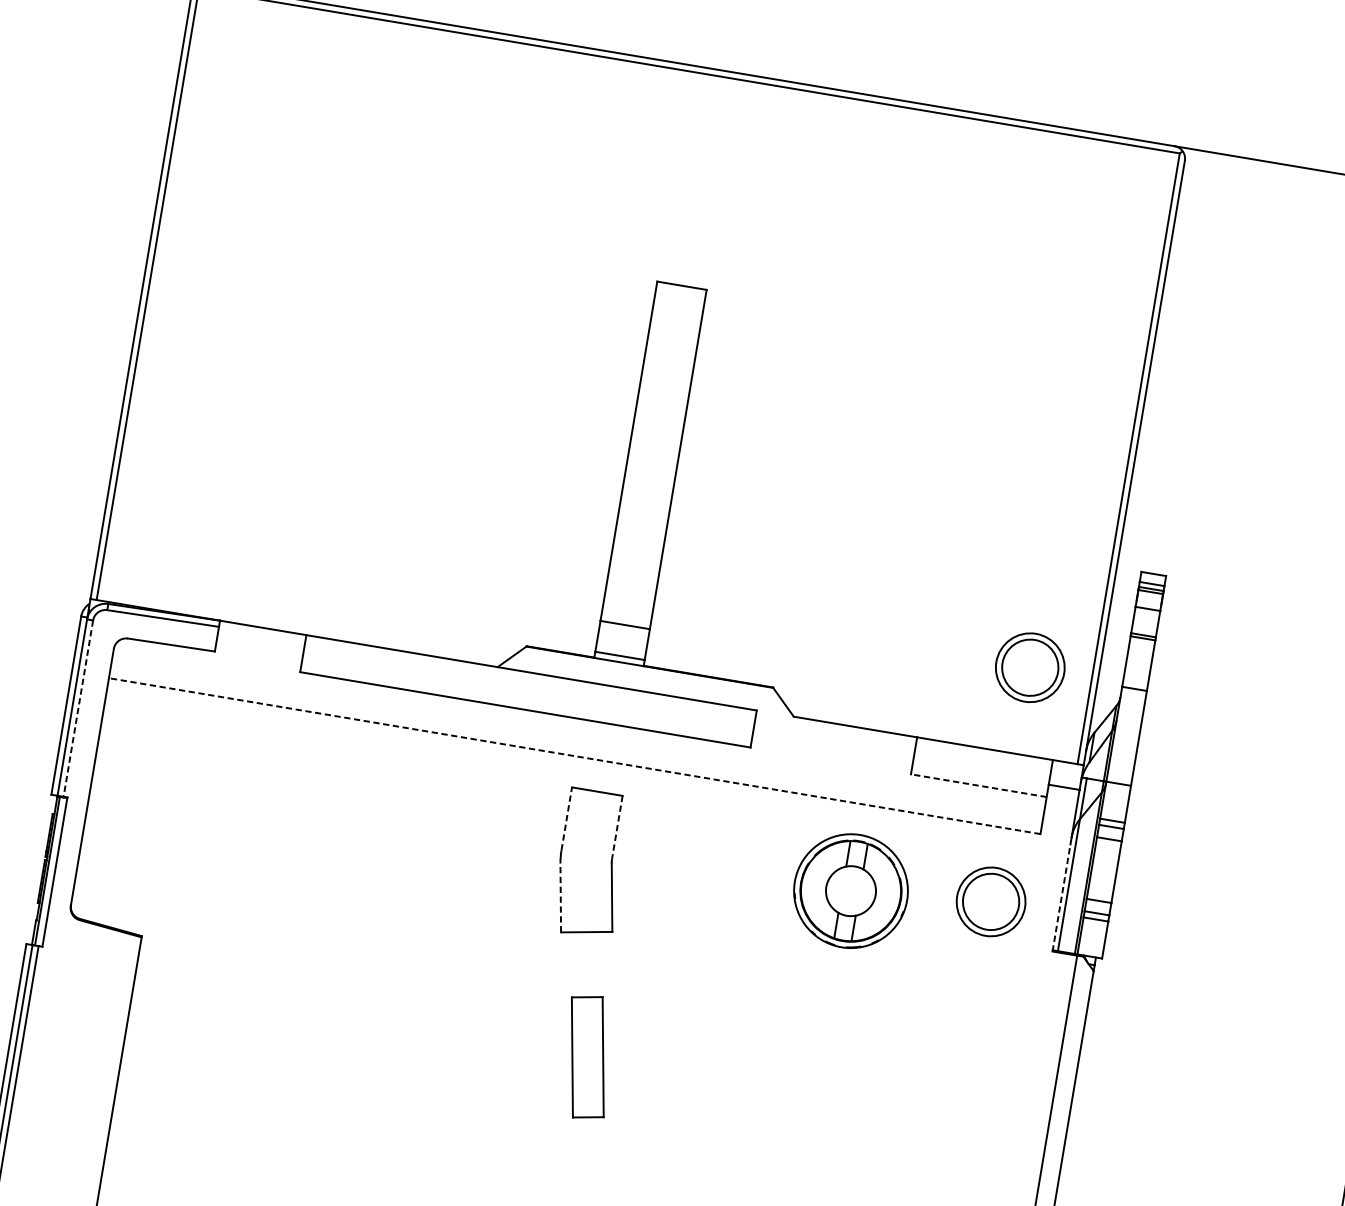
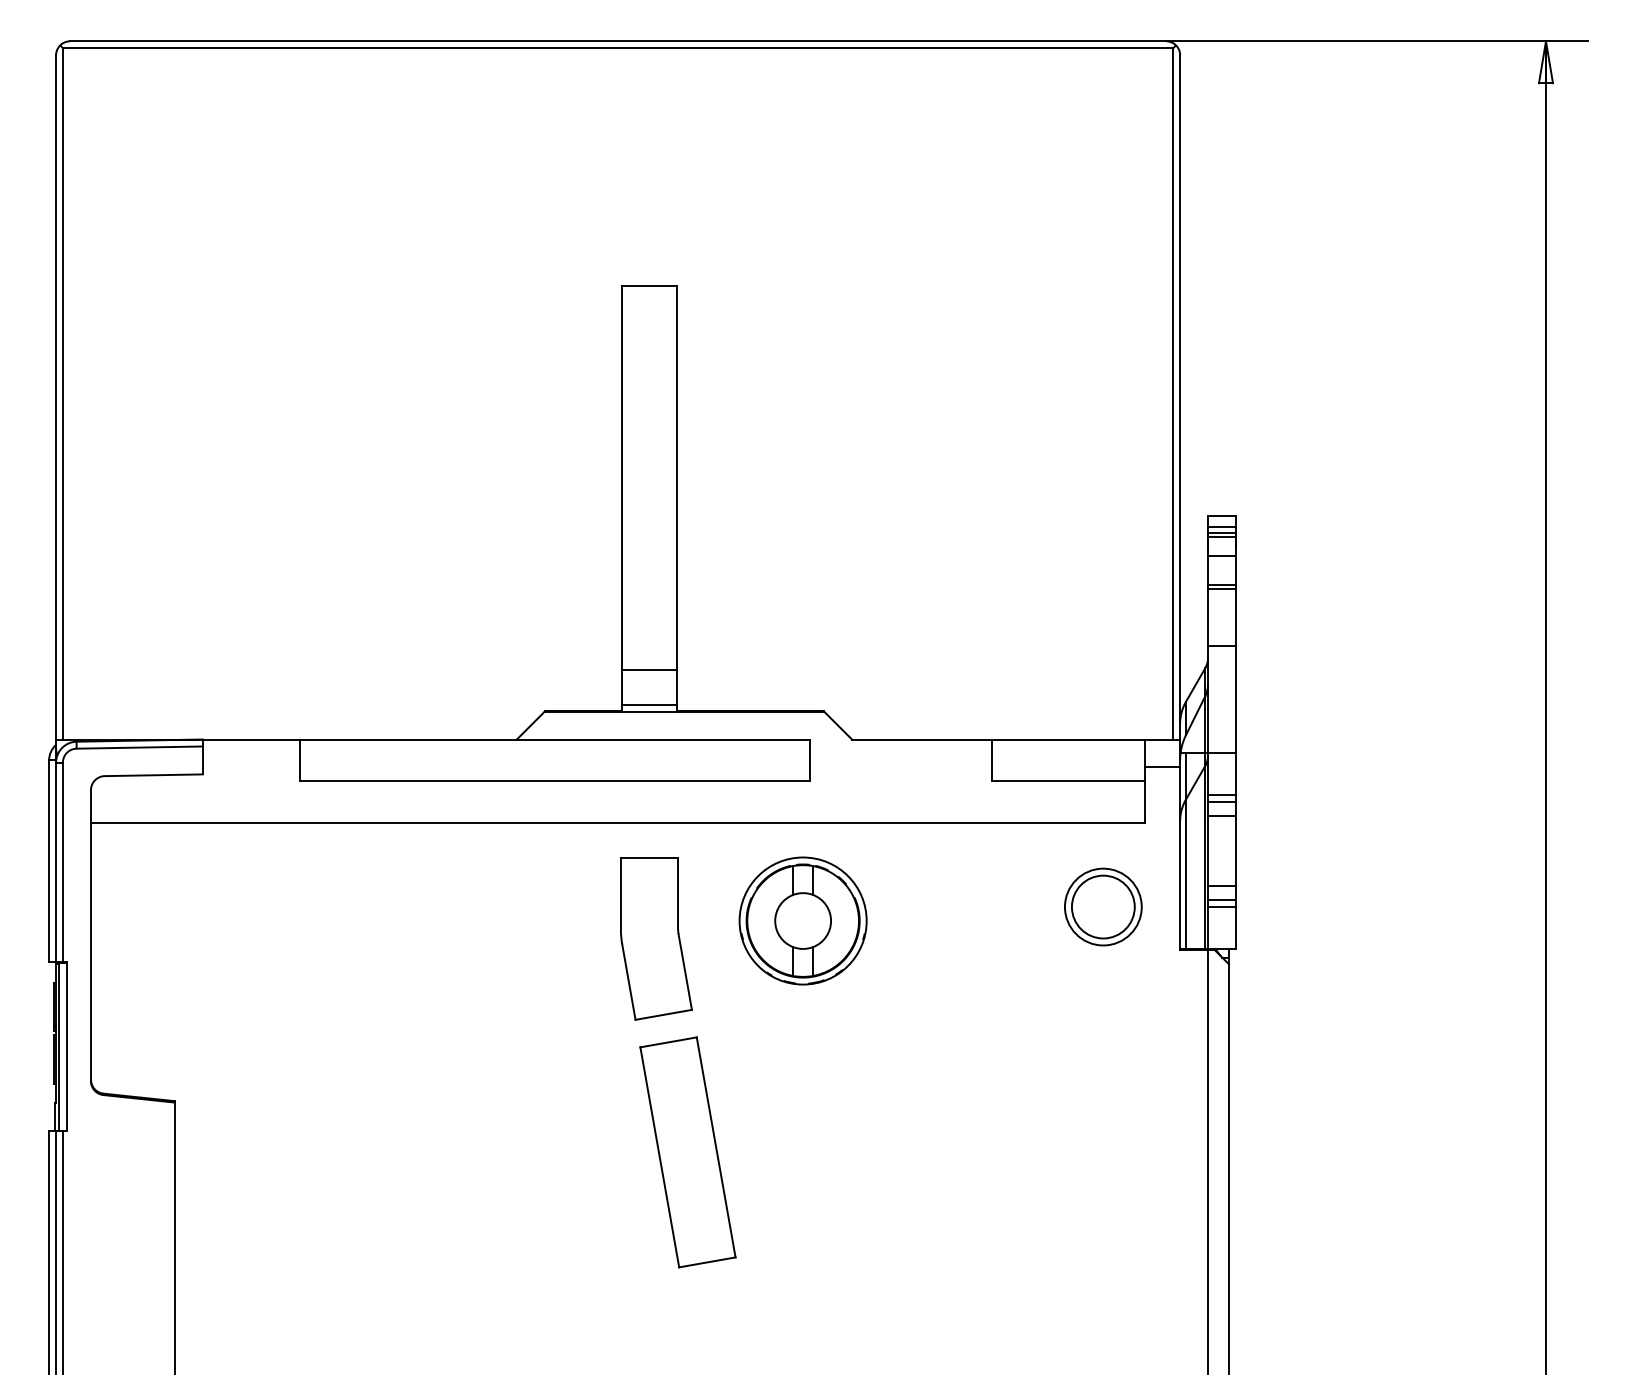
part: (1030, 667) -> (1103, 641), removed
line: (77, 708) -> (62, 862), dashed -> solid
line: (574, 756) -> (617, 823), dashed -> solid
line: (978, 785) -> (1068, 781), dashed -> solid
line: (566, 818) -> (620, 893), dashed -> solid
line: (617, 827) -> (678, 893), dashed -> solid
part: (850, 890) -> (802, 920), moved
line: (560, 897) -> (628, 981), dashed -> solid
line: (1061, 897) -> (1180, 889), dashed -> solid
part: (587, 1057) -> (687, 1152), size x1.67

